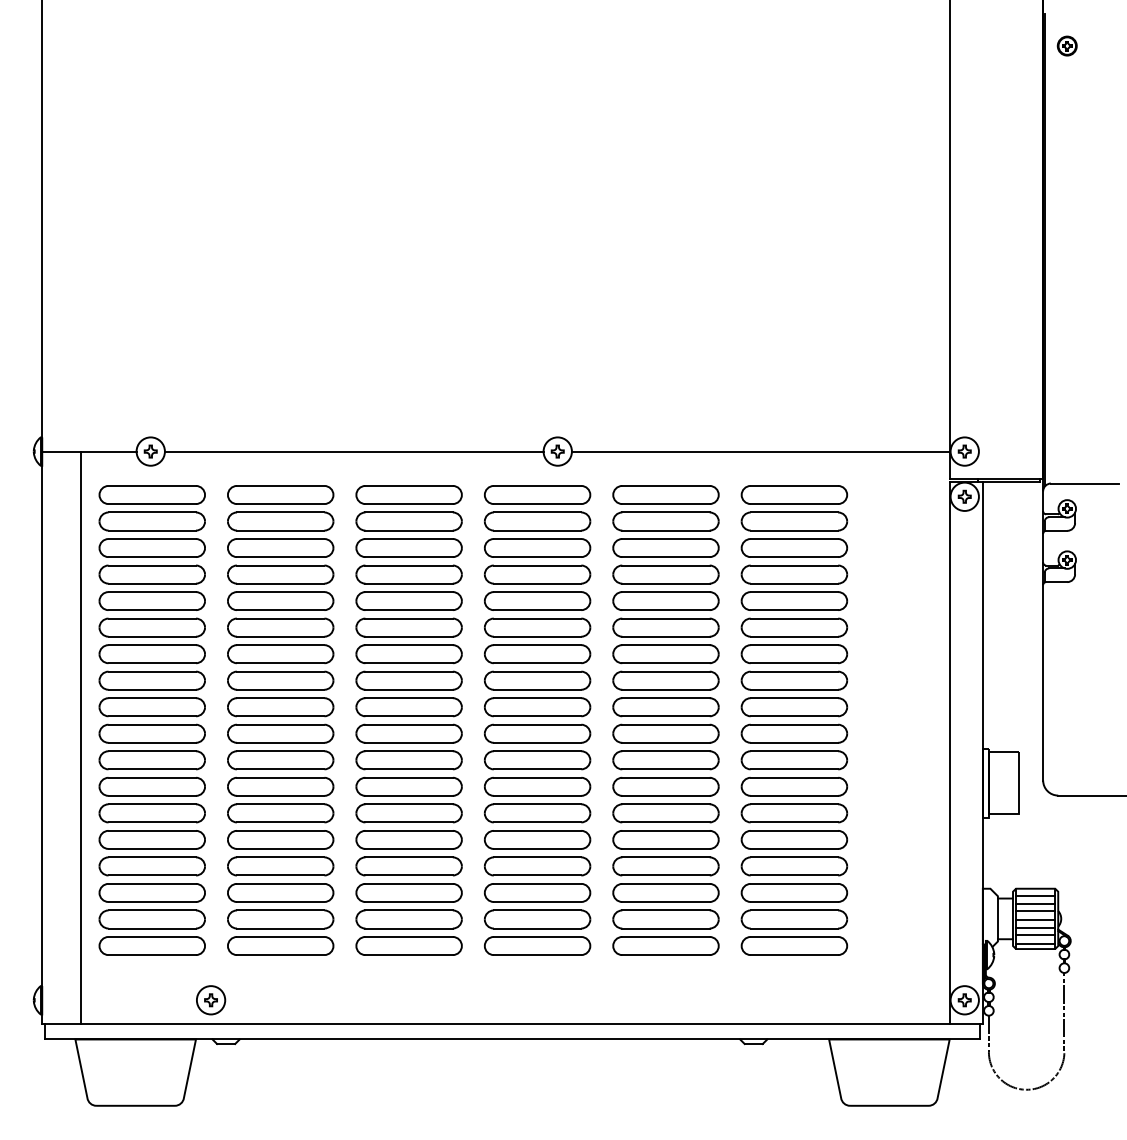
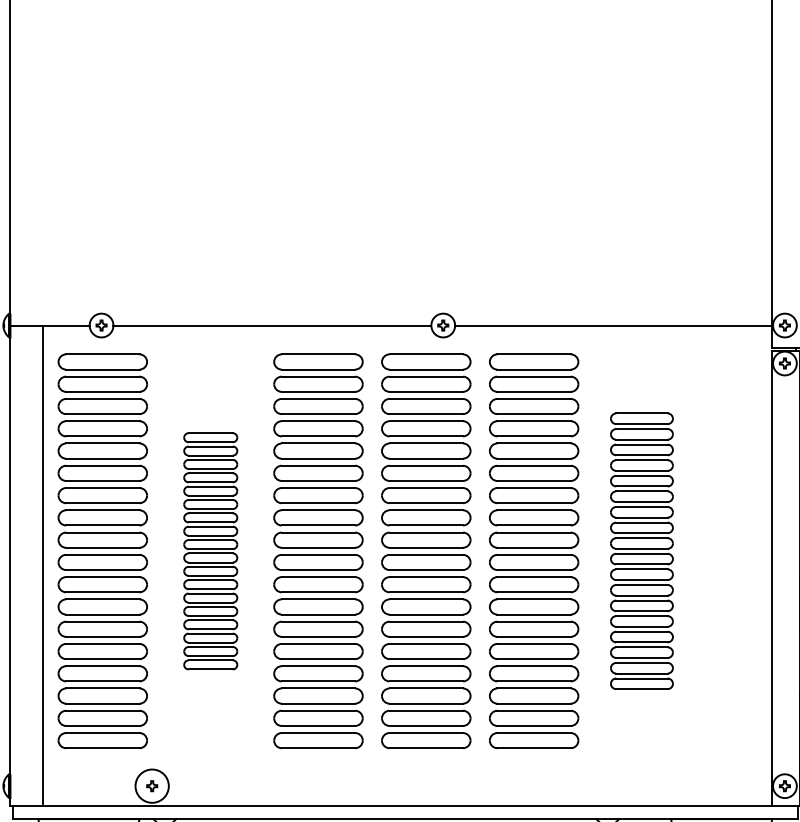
part: (280, 720) -> (210, 551), size x0.6
part: (794, 720) -> (641, 551), size x0.7
circle: (210, 1000) -> (151, 786), size x1.4

